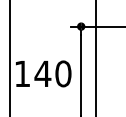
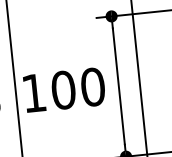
text: (42, 73) -> (62, 89), 140 -> 100

